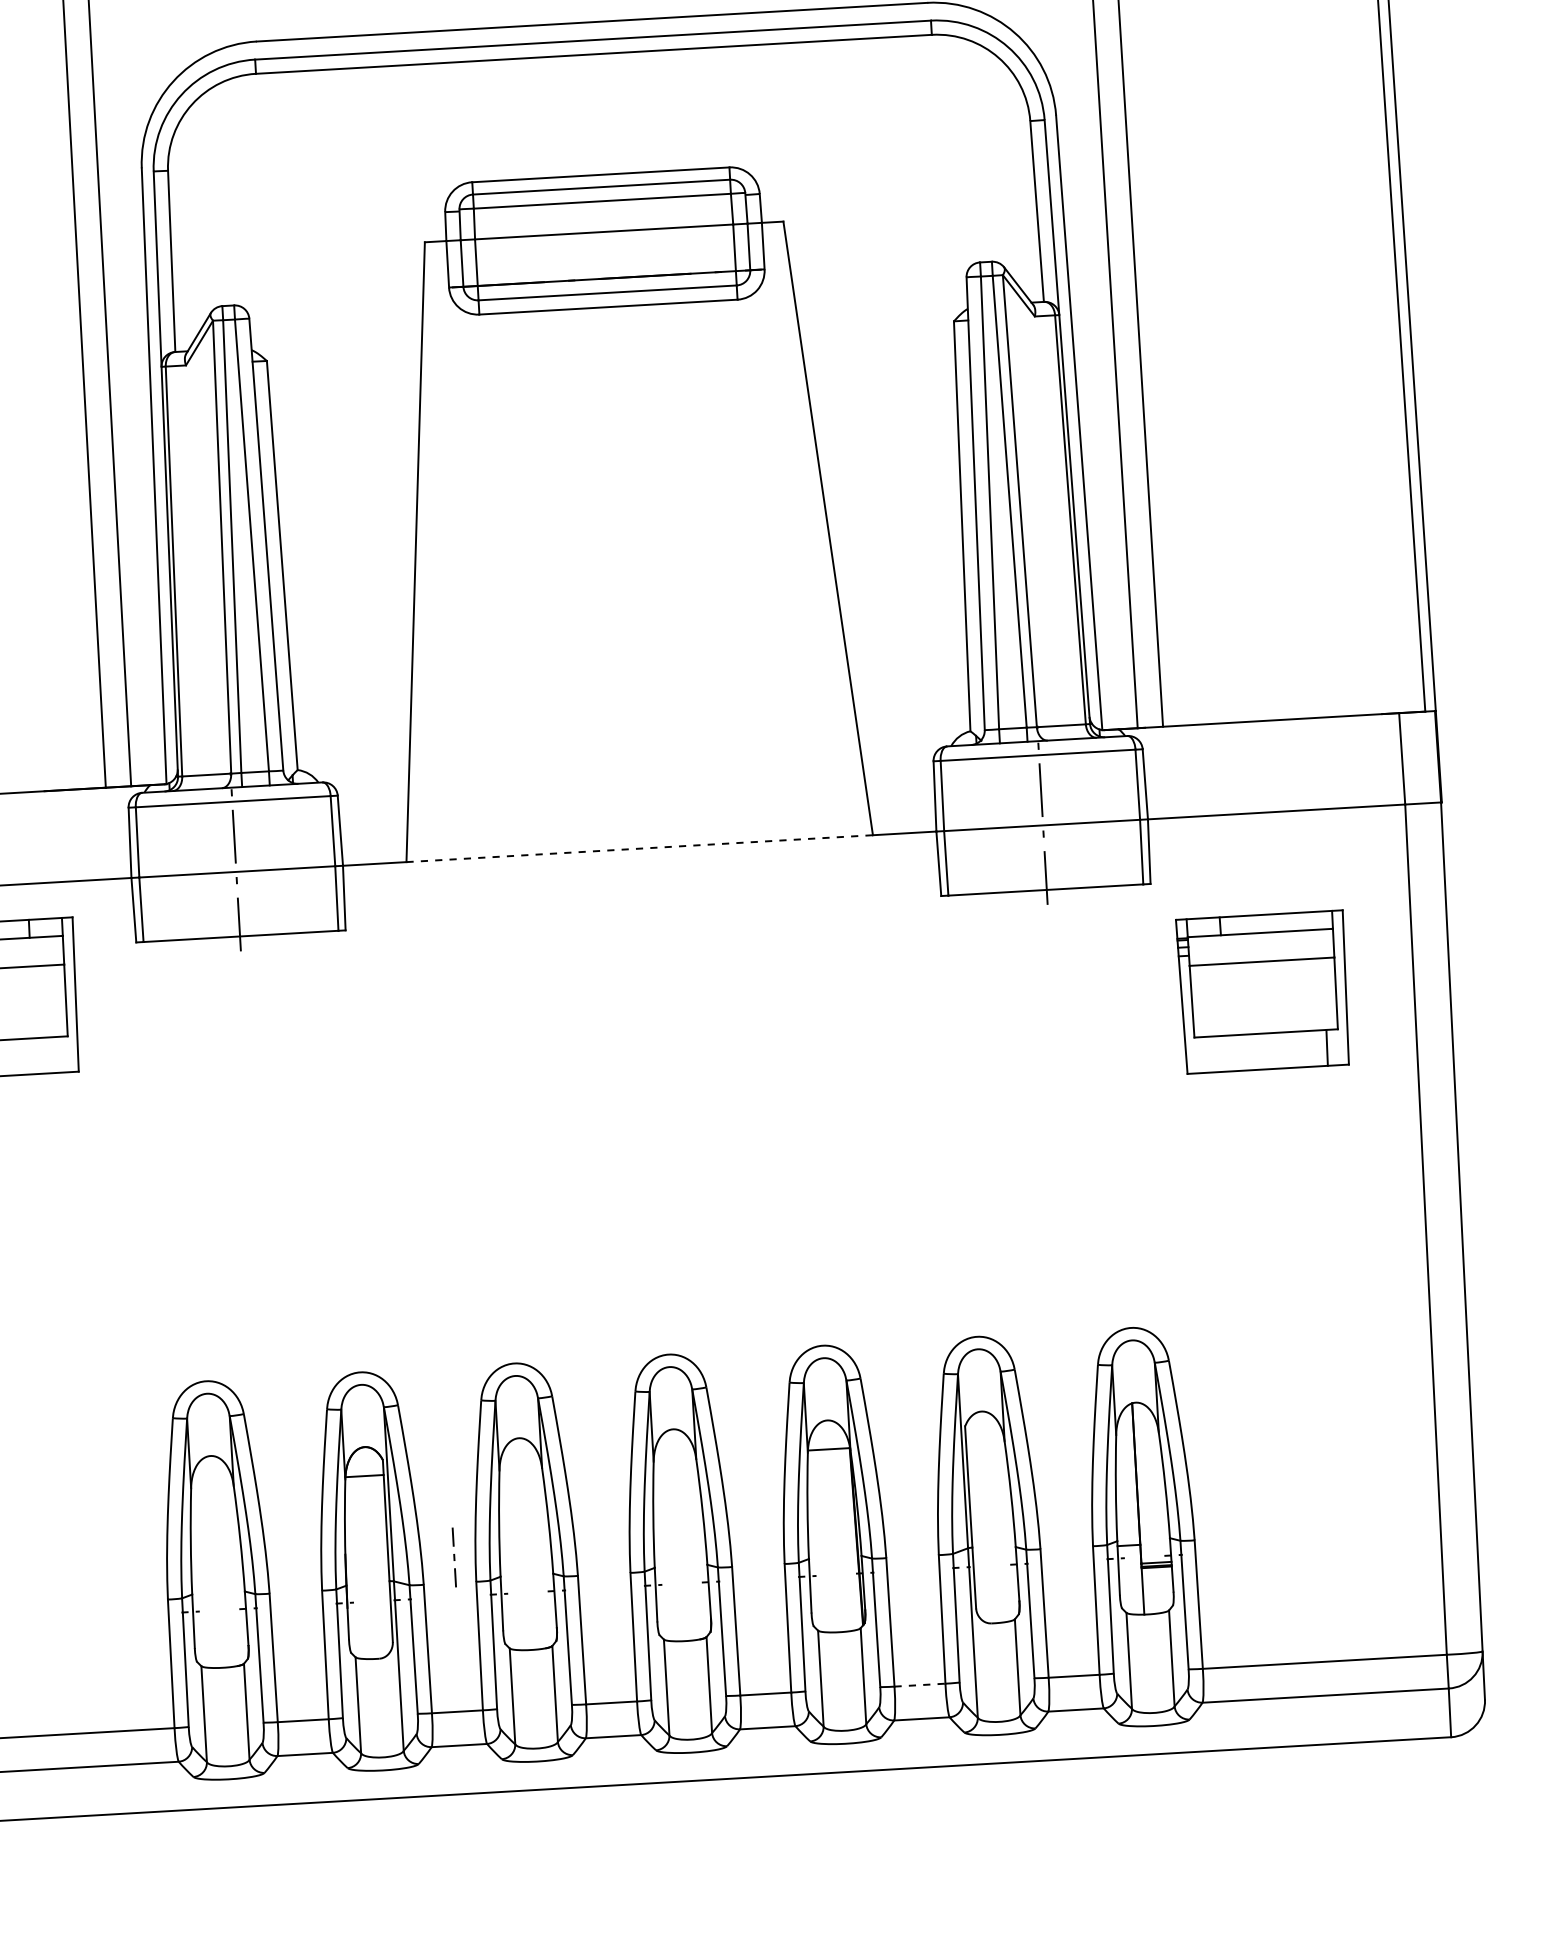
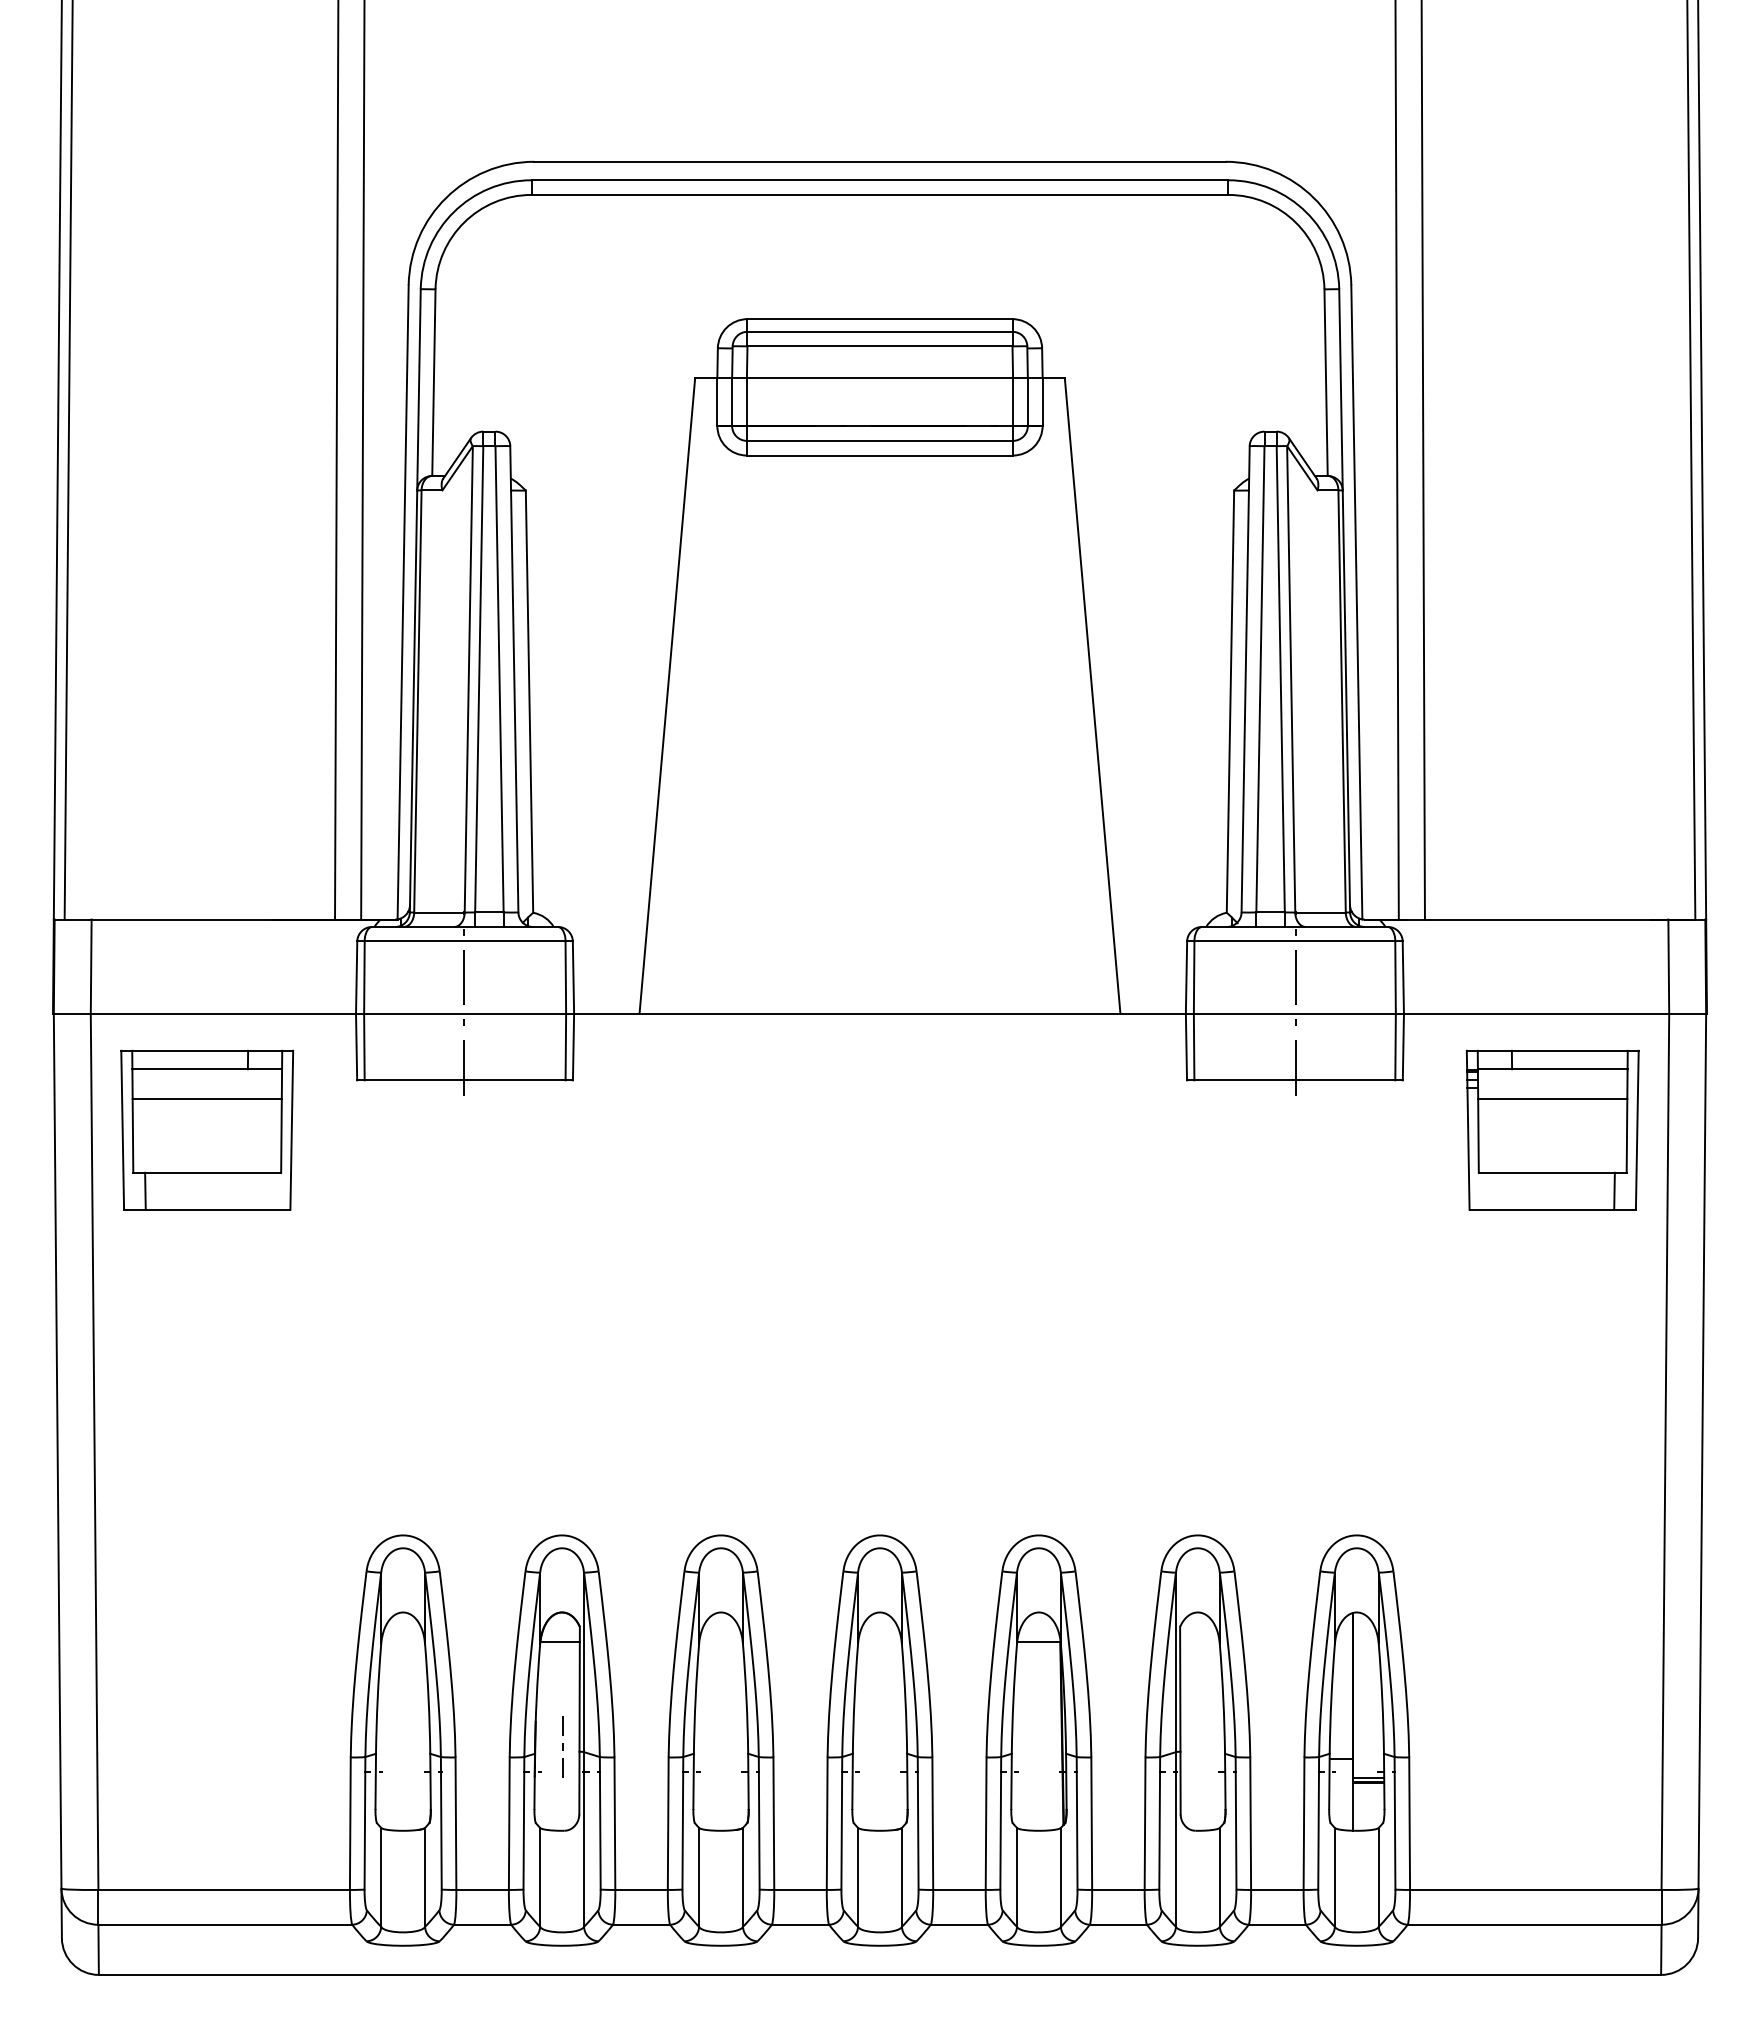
line: (640, 848) -> (880, 1013), dashed -> solid
part: (1263, 991) -> (1552, 1129), moved
line: (454, 1556) -> (562, 1746), moved
line: (920, 1684) -> (1118, 1889), dashed -> solid

